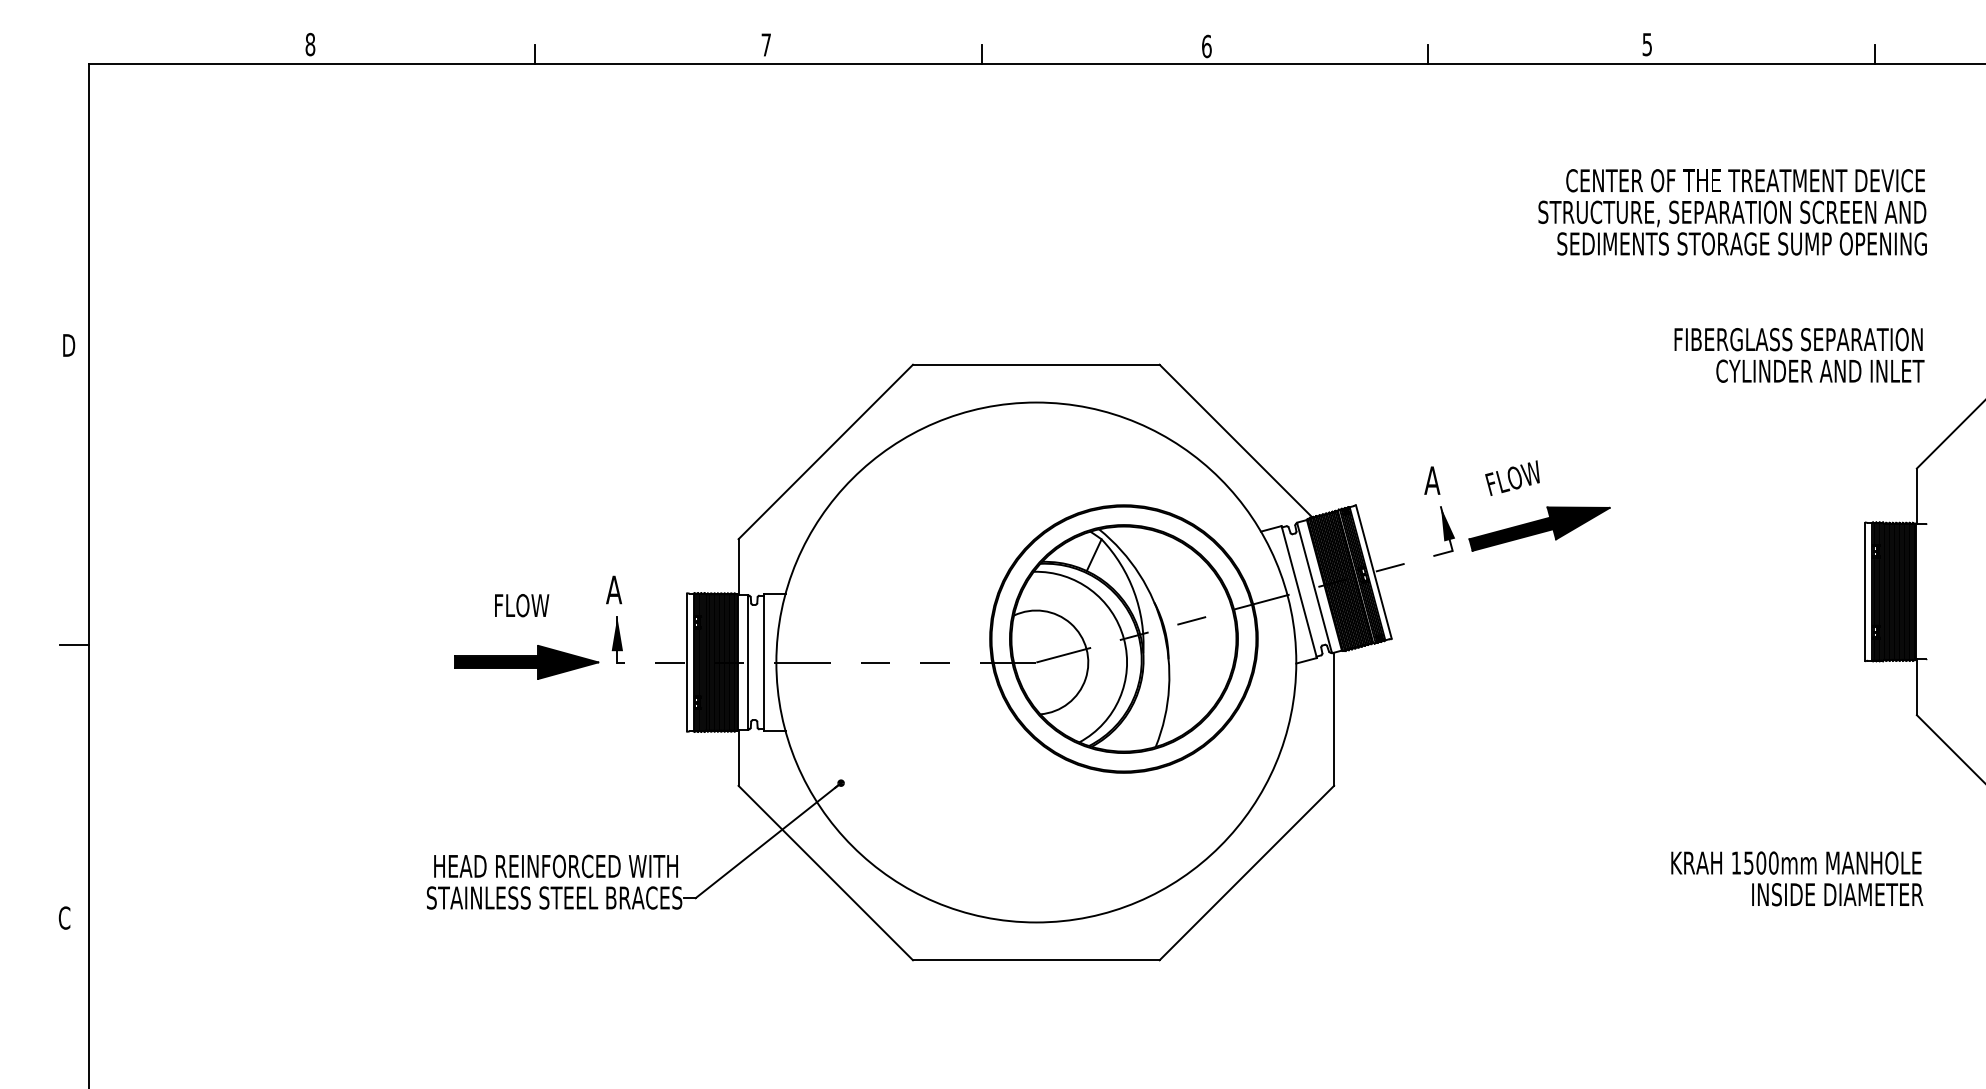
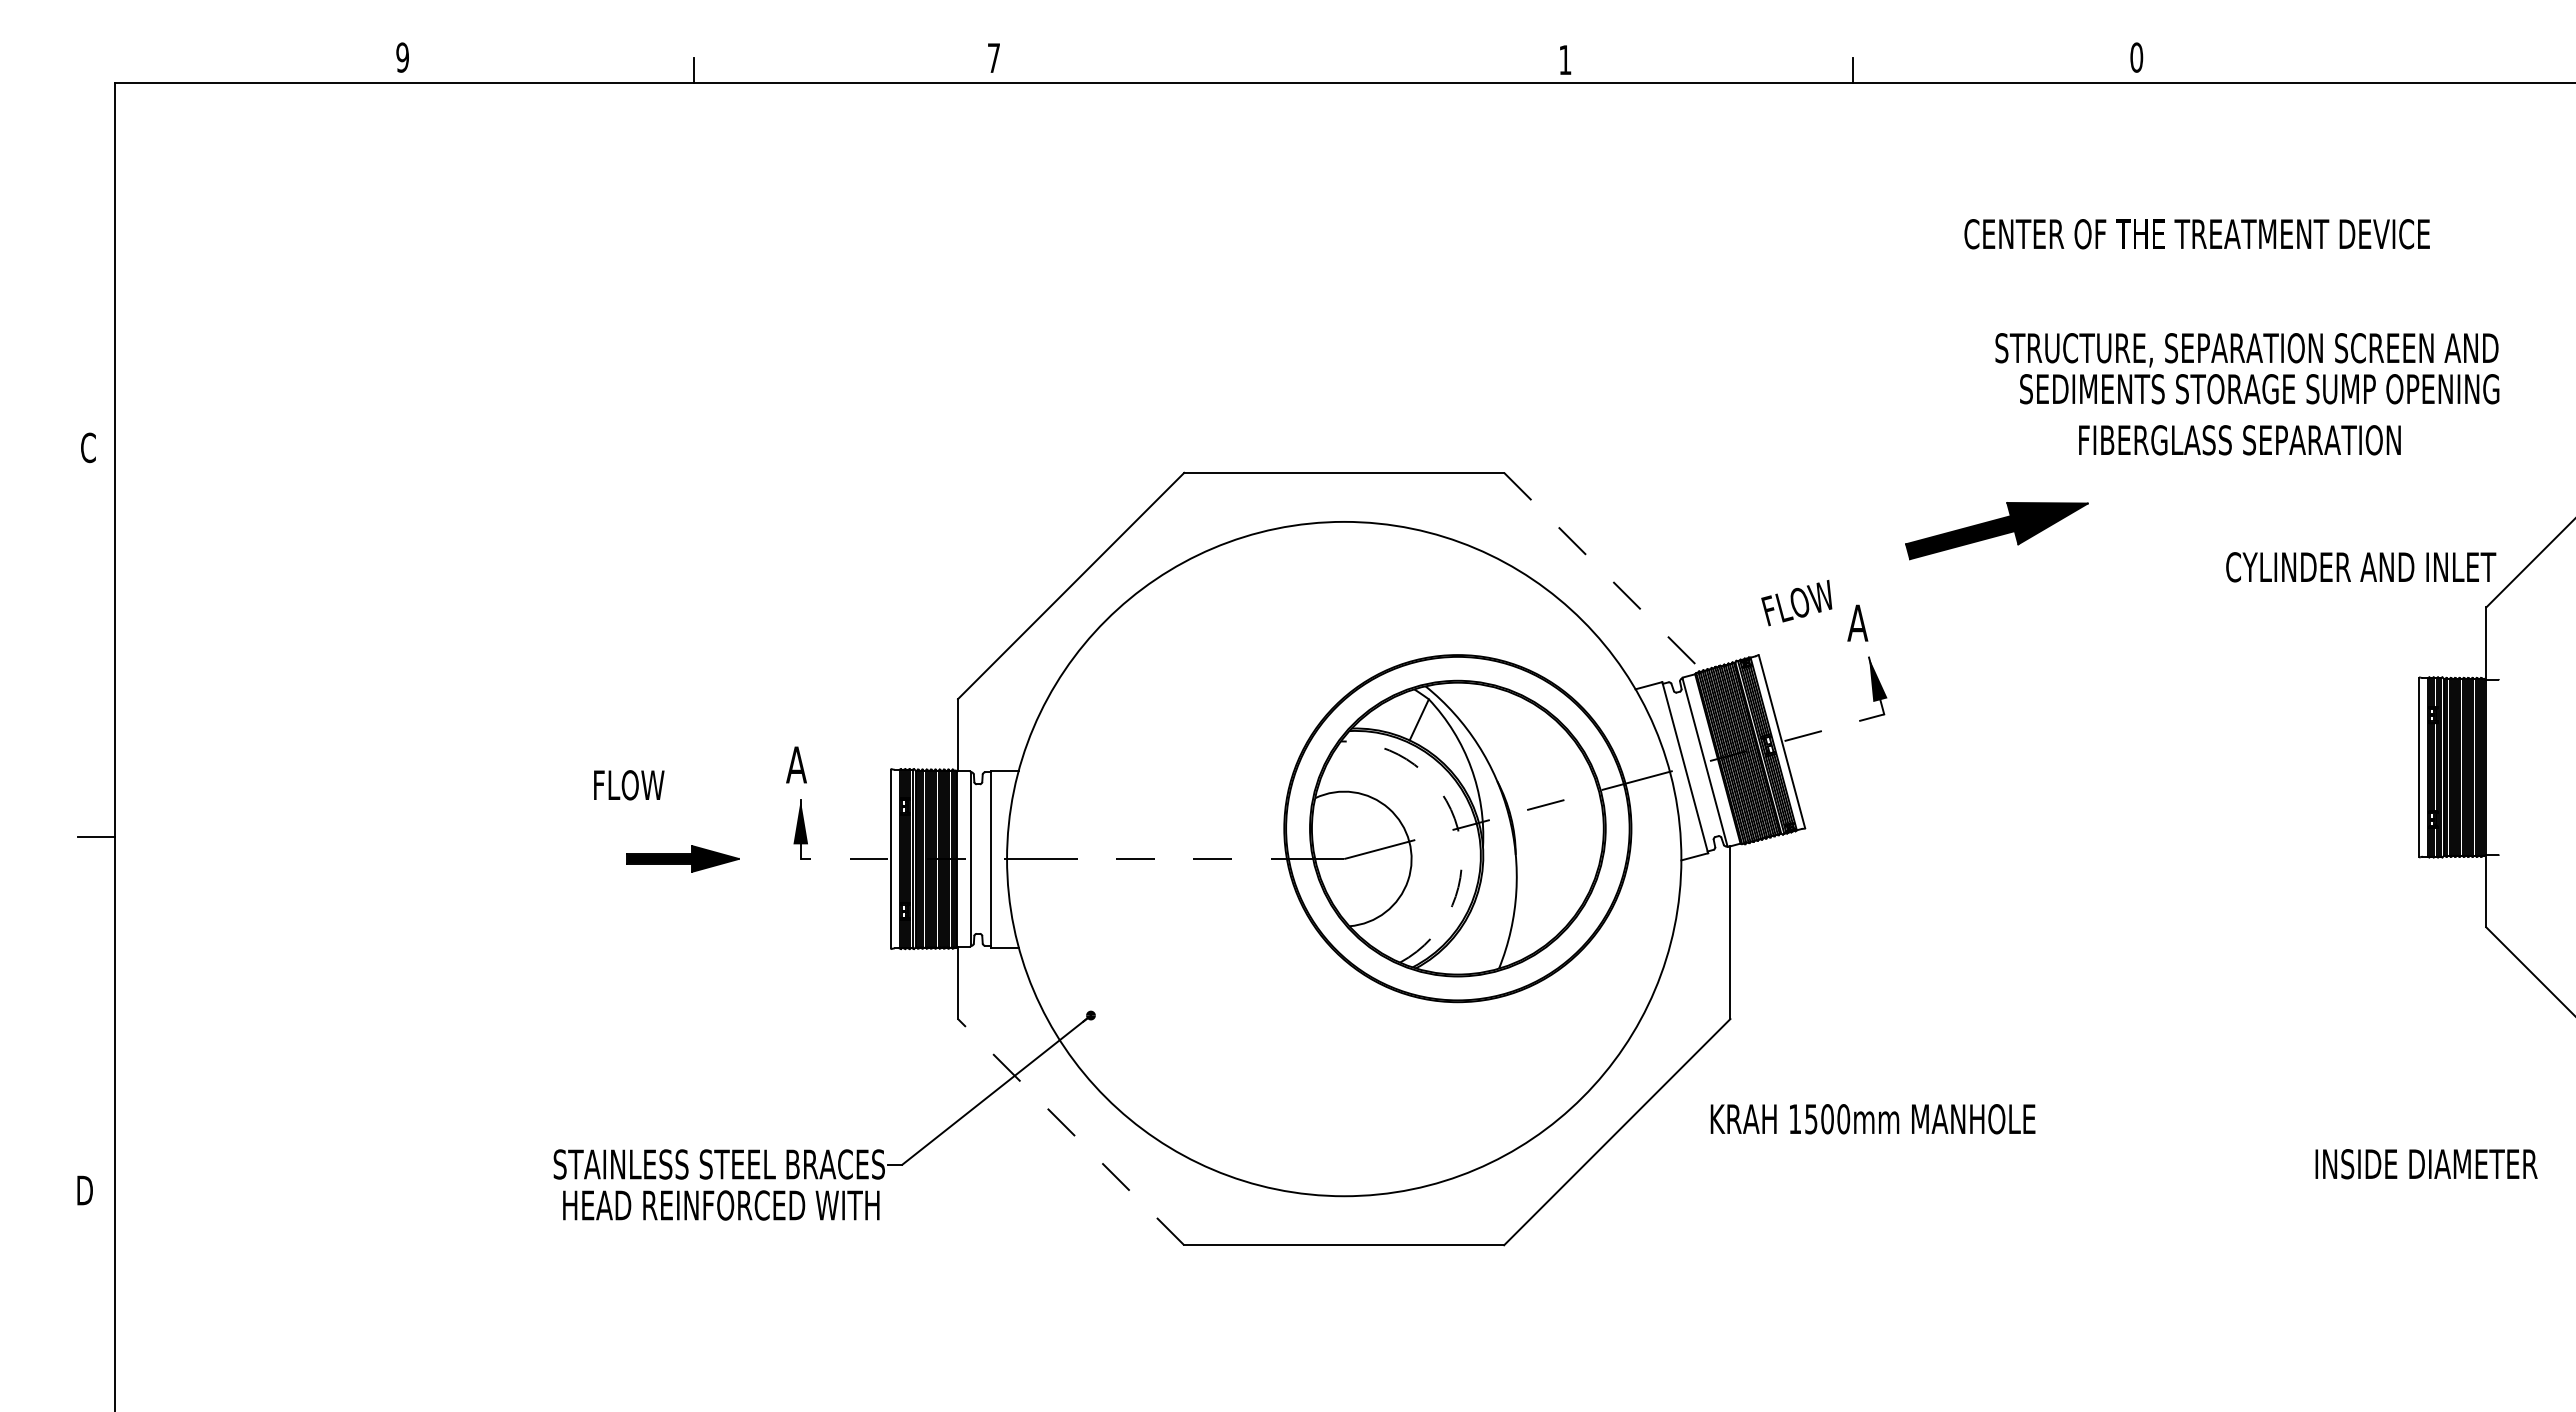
text: (310, 44) -> (402, 57), 8 -> 9
text: (1647, 44) -> (2136, 57), 5 -> 0
text: (1206, 46) -> (1565, 59), 6 -> 1
line: (981, 53) -> (1273, 69), removed
line: (1874, 53) -> (2431, 69), removed
text: (1745, 180) -> (2196, 234), moved
text: (1732, 228) -> (2247, 368), moved
text: (1798, 339) -> (2239, 440), moved
text: (68, 345) -> (89, 447), D -> C
text: (1820, 371) -> (2361, 567), moved
line: (1236, 441) -> (1603, 572), solid -> dashed
text: (1512, 478) -> (1796, 603), moved
part: (1539, 529) -> (1996, 531), moved
text: (522, 605) -> (629, 785), moved
arc: (1123, 638) -> (1457, 828), solid -> dashed
part: (526, 662) -> (682, 858), size x0.6
text: (1795, 863) -> (1872, 1119), moved
text: (556, 866) -> (721, 1205), moved
line: (826, 873) -> (1071, 1132), solid -> dashed
text: (1837, 894) -> (2426, 1164), moved
text: (65, 918) -> (84, 1190), C -> D

